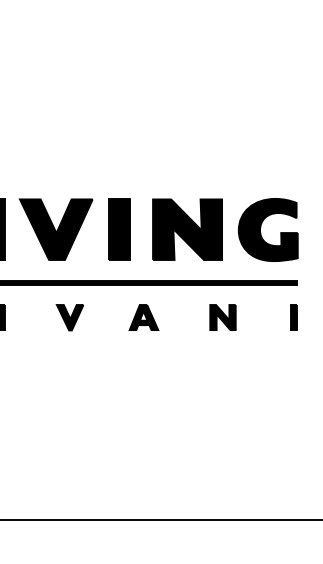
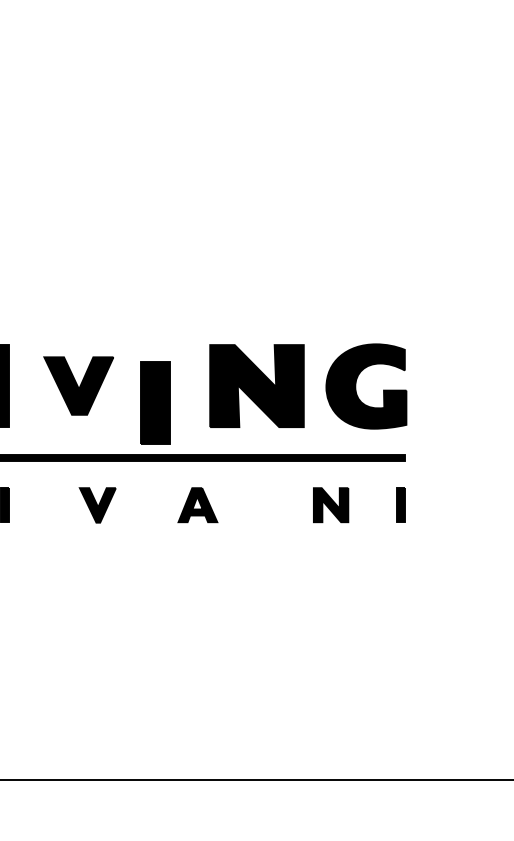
part: (55, 229) -> (78, 385), size x0.7
part: (119, 229) -> (155, 402), moved
part: (223, 317) -> (331, 505), moved

